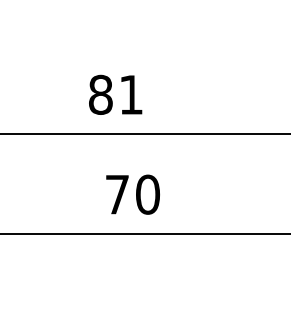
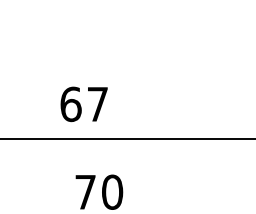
text: (115, 94) -> (83, 104), 81 -> 67

